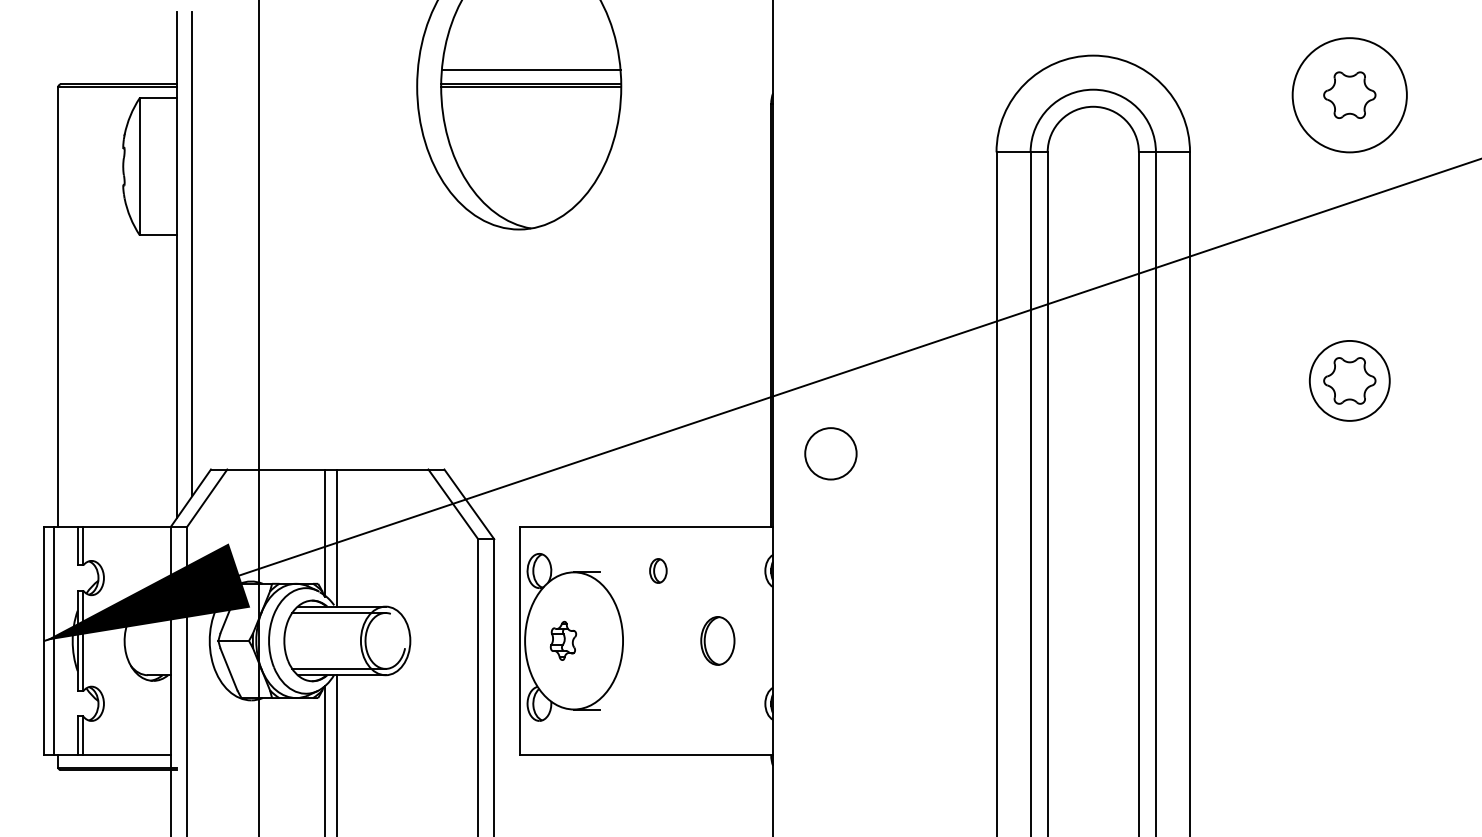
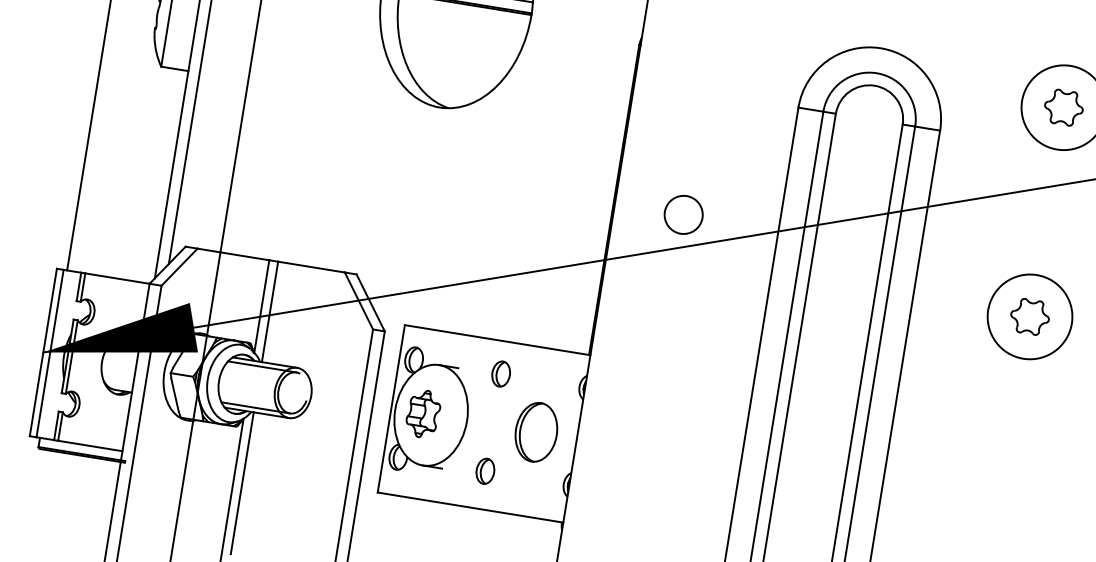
circle: (1349, 380) -> (1029, 316), size x1.43
circle: (830, 453) -> (683, 214), moved
part: (658, 570) -> (501, 373), size x1.43
part: (563, 640) -> (423, 413), size x1.67
part: (717, 640) -> (536, 431), size x1.67
part: (658, 703) -> (485, 471), added

